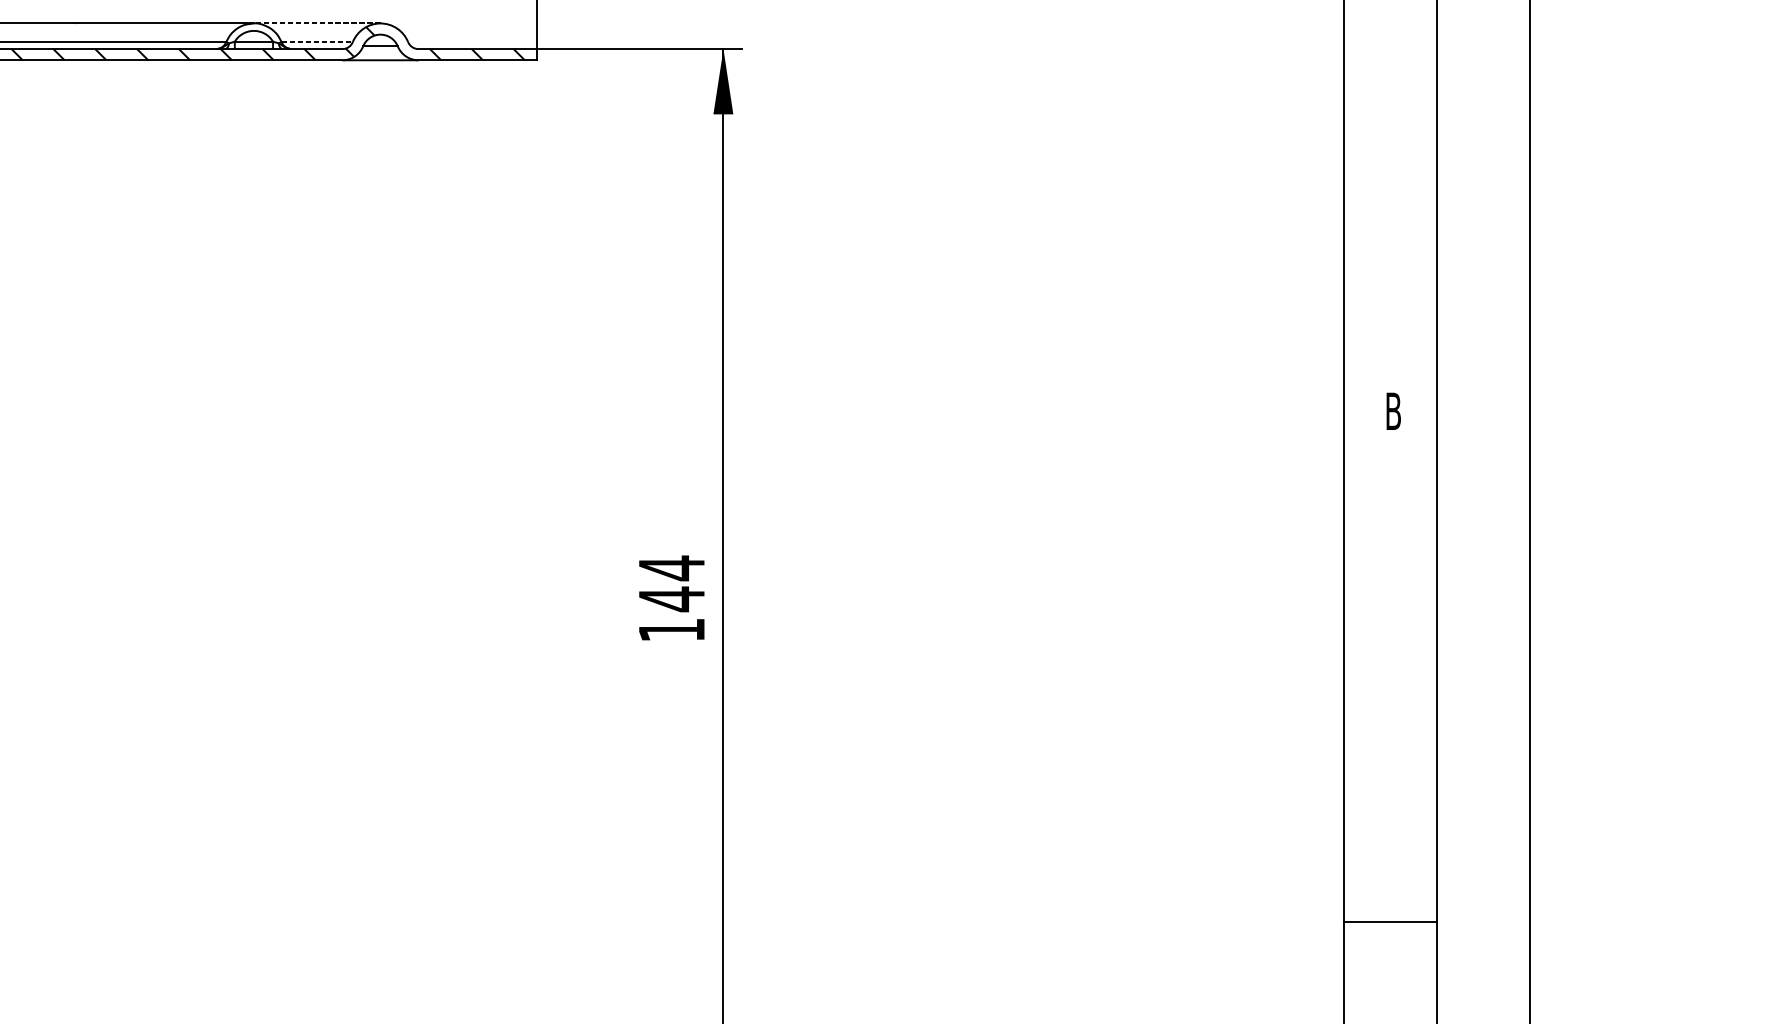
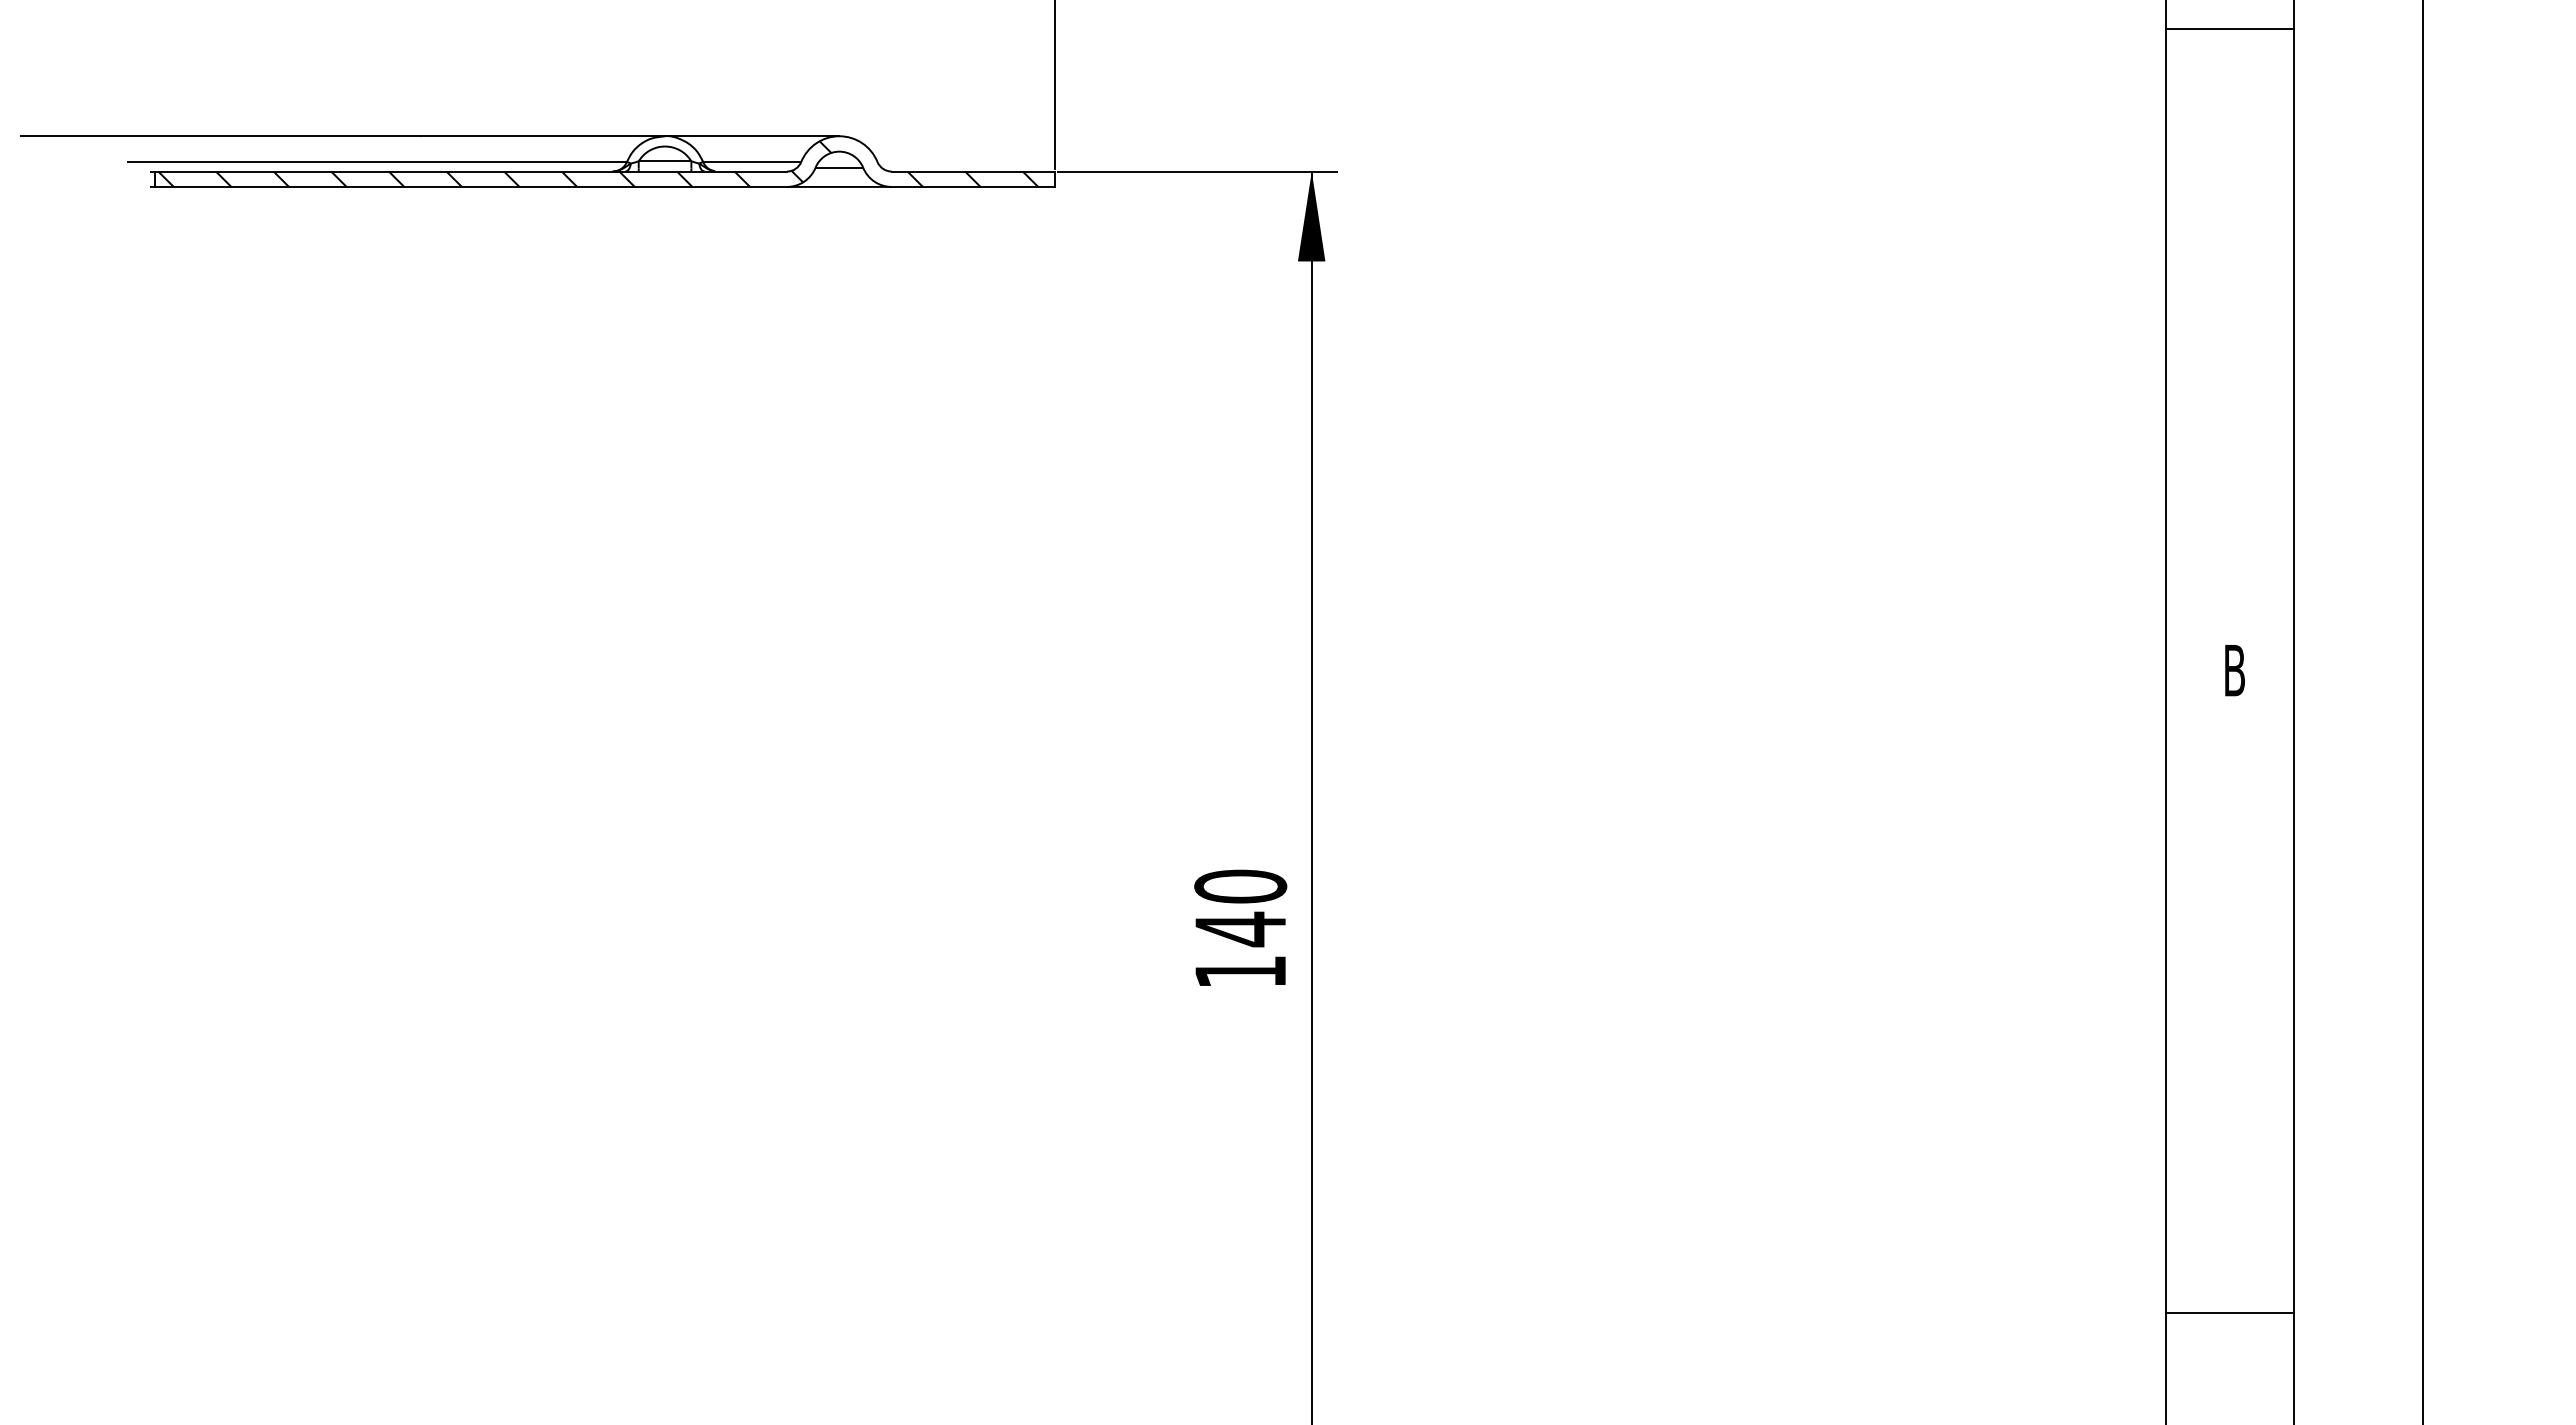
line: (316, 23) -> (751, 136), dashed -> solid
line: (317, 41) -> (752, 161), dashed -> solid
text: (671, 568) -> (1240, 886), 144 -> 140
line: (1390, 921) -> (2230, 1312), moved

